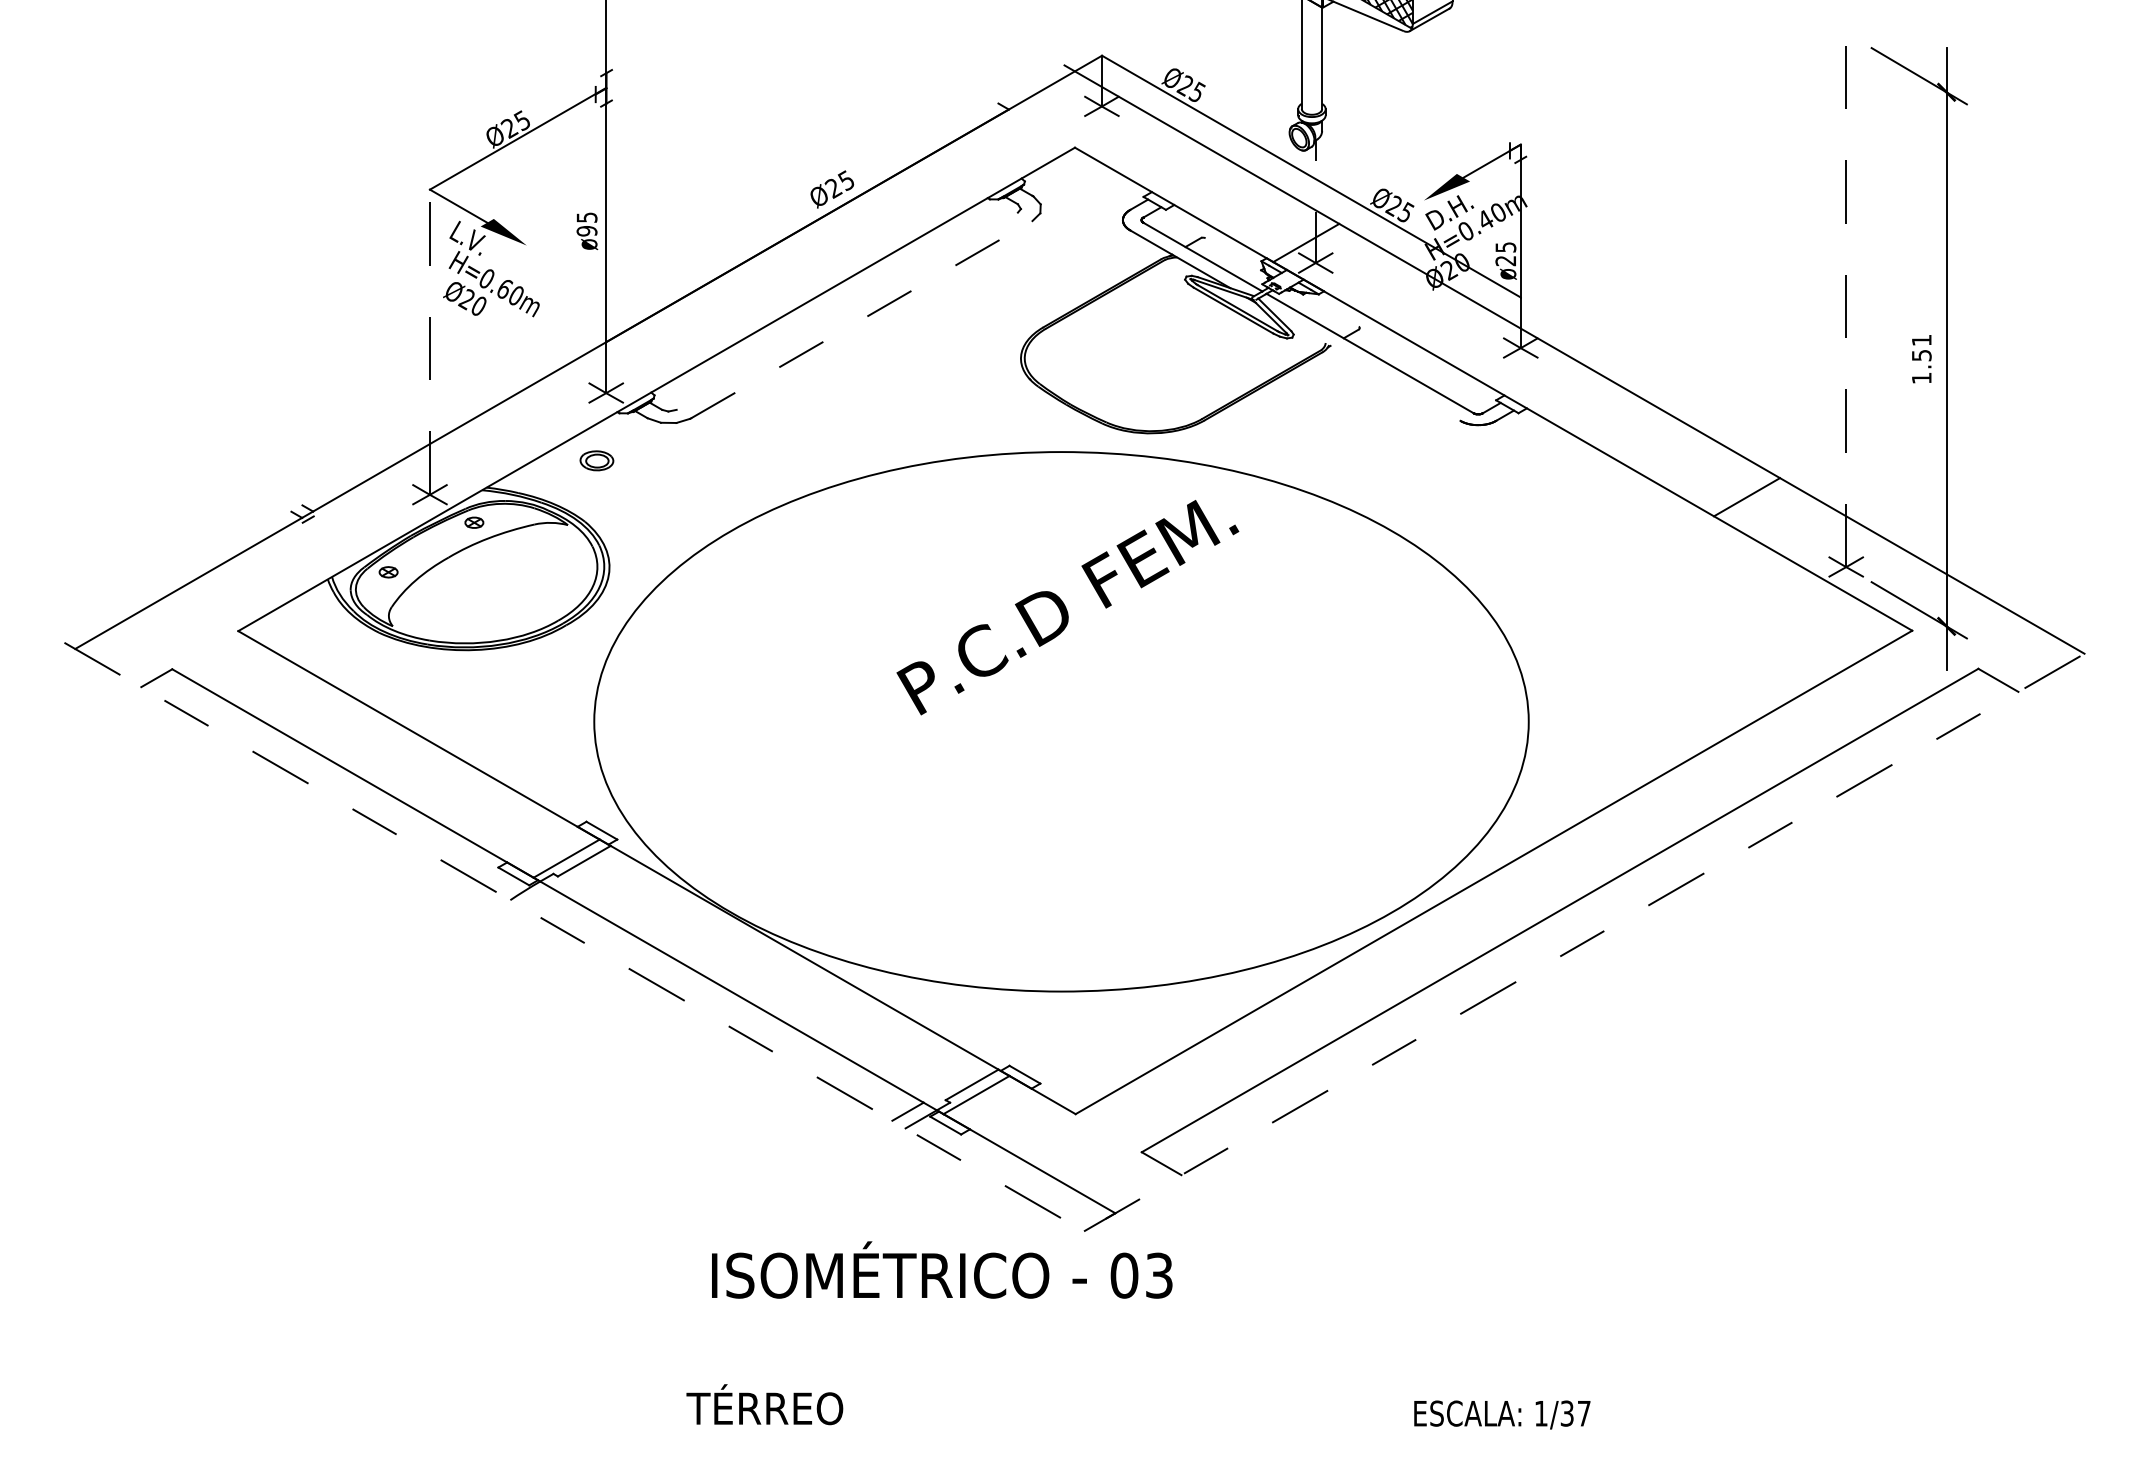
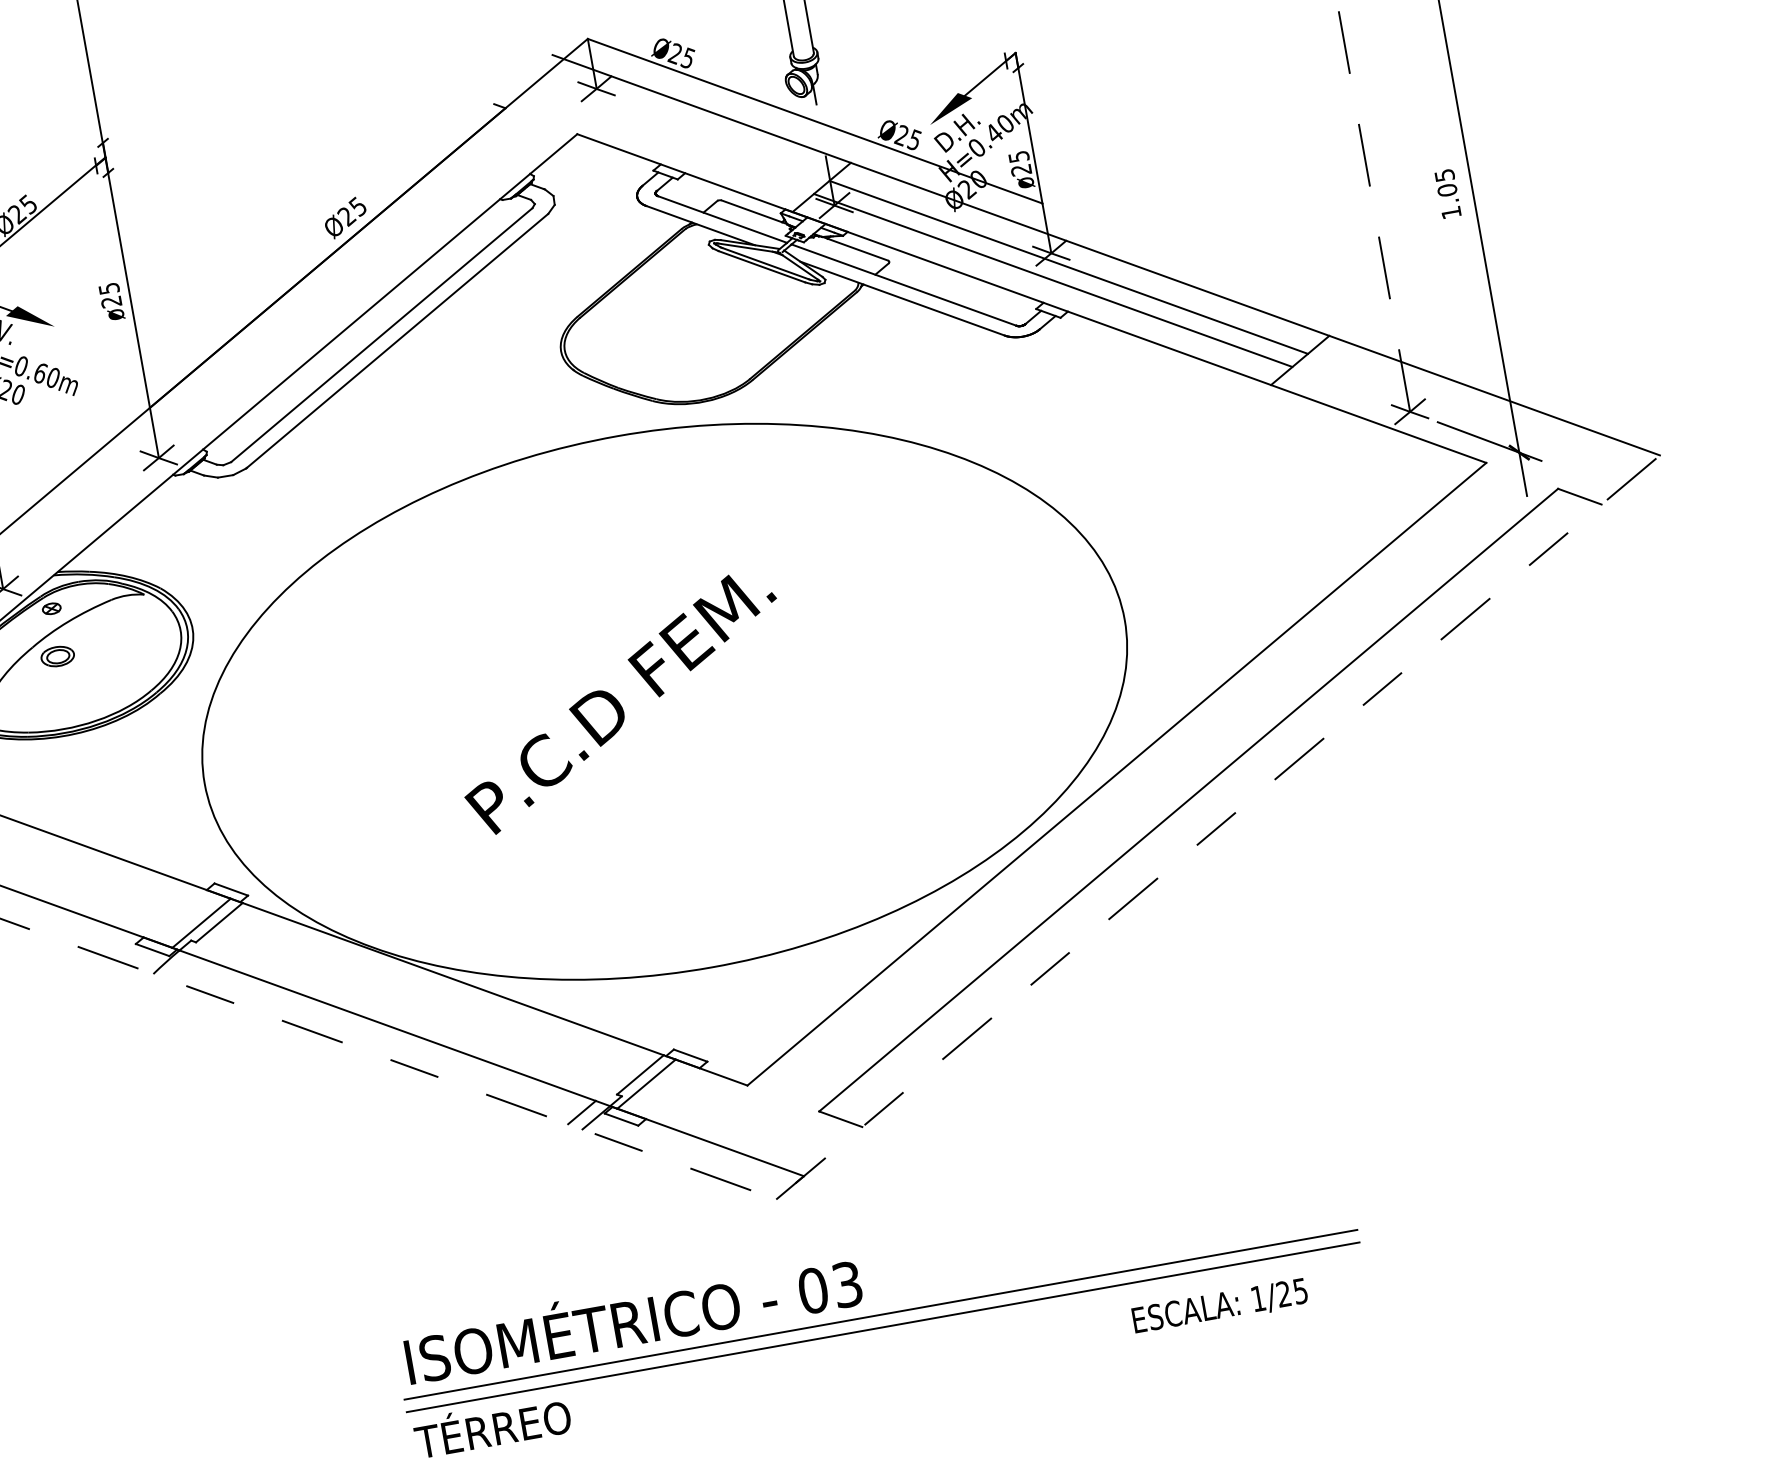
text: (586, 231) -> (111, 302), ø95 -> ø25
line: (1233, 254) -> (752, 211), added
line: (846, 310) -> (380, 334), added
line: (1330, 310) -> (857, 249), added
line: (862, 319) -> (398, 340), dashed -> solid
text: (1921, 347) -> (1445, 182), 1.51 -> 1.05
line: (1535, 364) -> (1068, 266), added
line: (1366, 366) -> (902, 298), added
line: (1517, 375) -> (1052, 280), added
part: (596, 460) -> (57, 656), moved
text: (1067, 607) -> (621, 703), moved
text: (942, 1269) -> (633, 1316), moved
line: (1166, 1363) -> (880, 1315), added
line: (1166, 1375) -> (882, 1326), added
text: (1575, 1413) -> (1292, 1292), 1/37 -> 1/25

